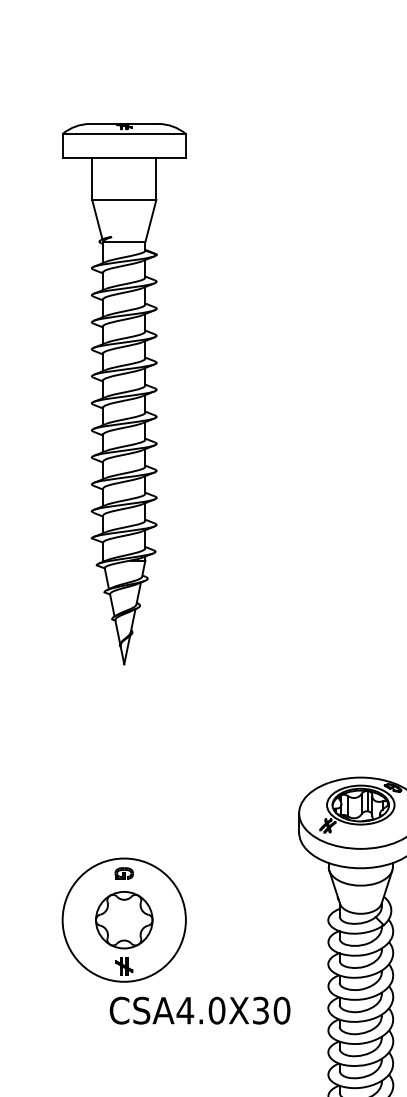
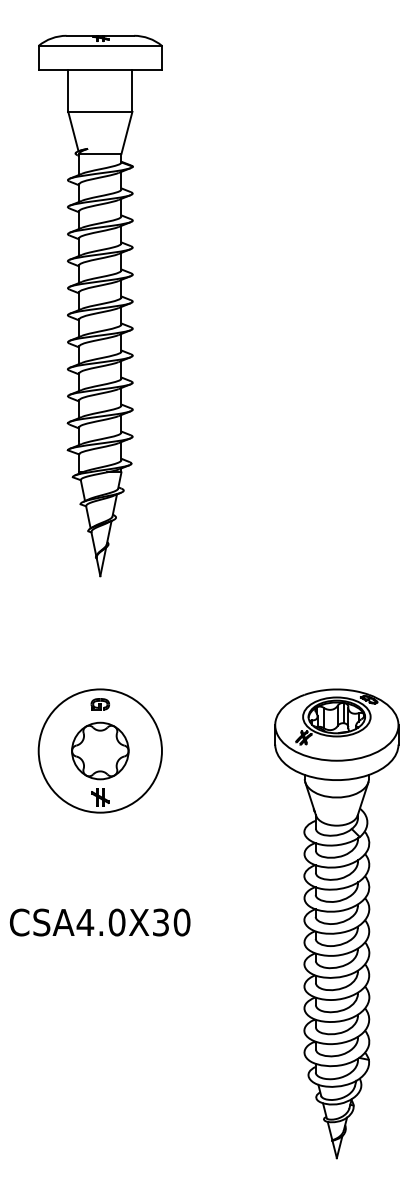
part: (123, 919) -> (99, 750), moved
text: (199, 1010) -> (99, 922), moved

